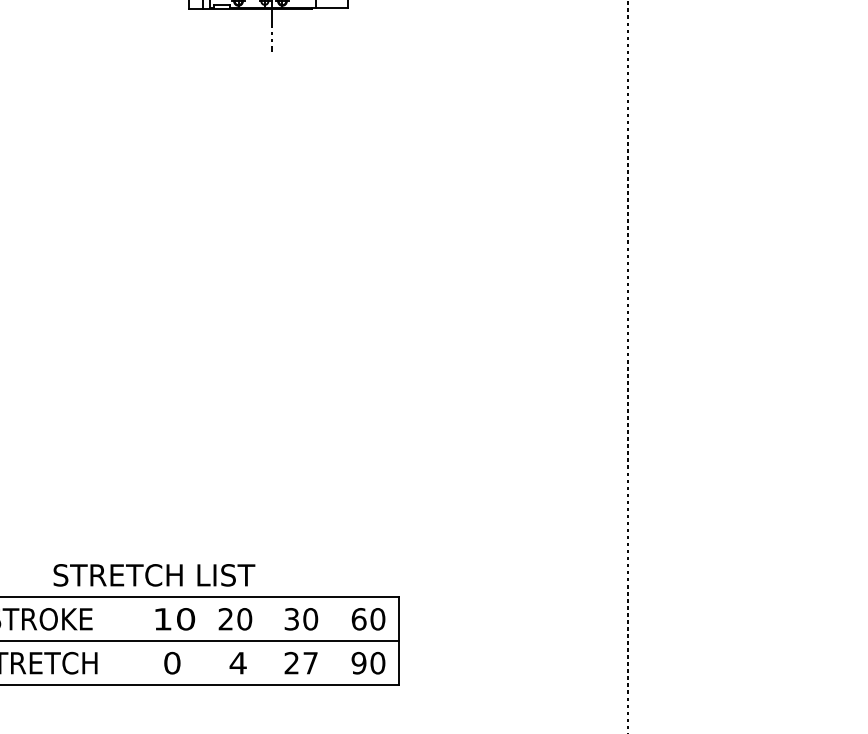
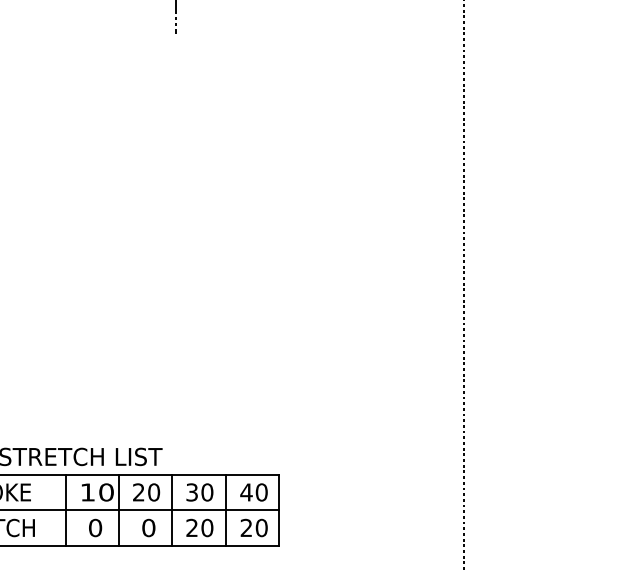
text: (358, 619) -> (246, 492), 60 -> 40
line: (135, 641) -> (65, 510), added
line: (201, 641) -> (119, 510), added
line: (267, 641) -> (172, 510), added
line: (333, 641) -> (225, 510), added
text: (237, 662) -> (148, 527), 4 -> 0
text: (310, 662) -> (207, 527), 27 -> 20
text: (358, 663) -> (246, 528), 90 -> 20

